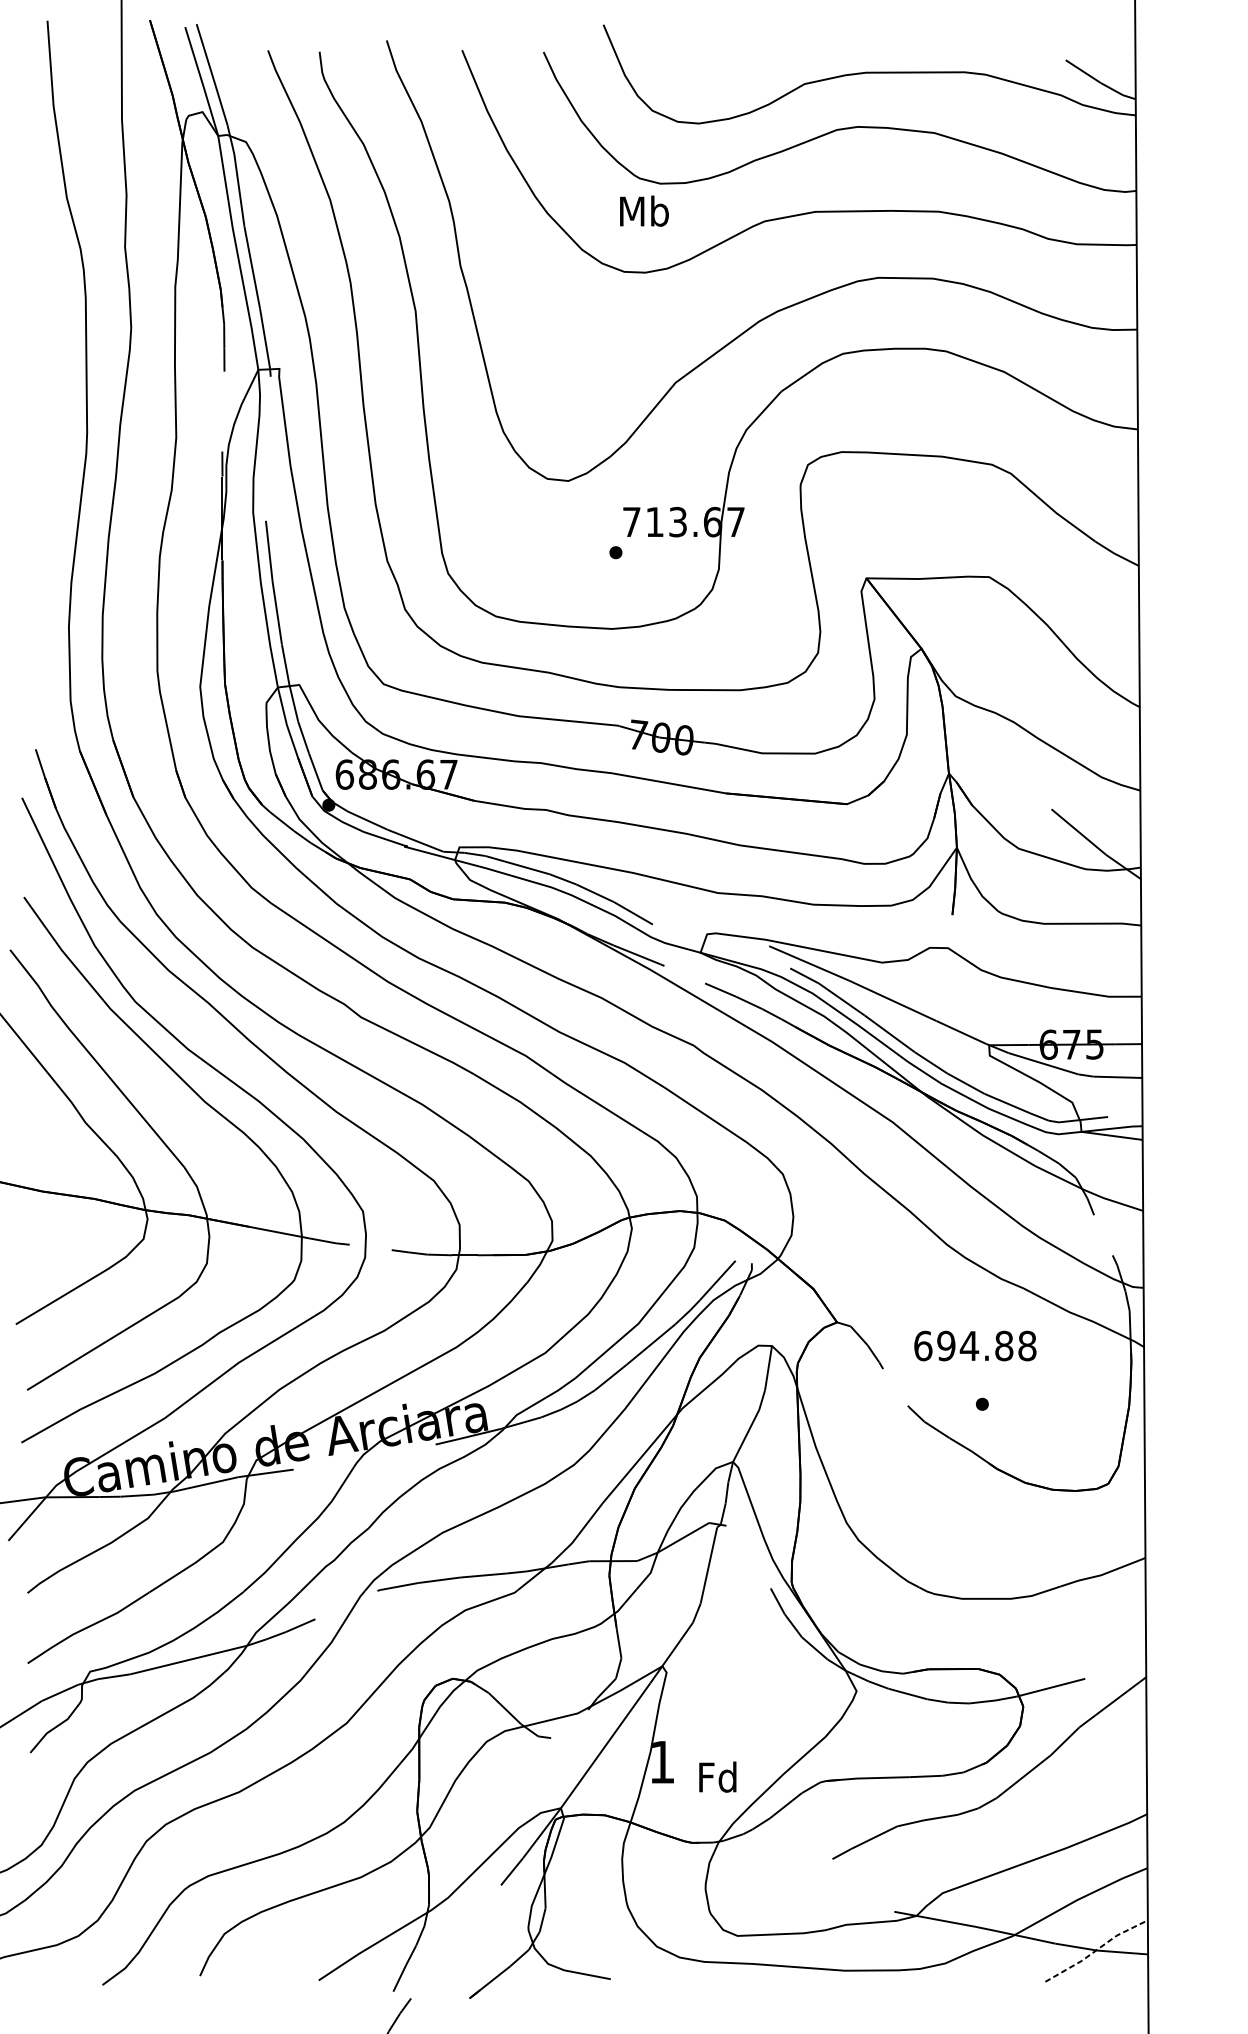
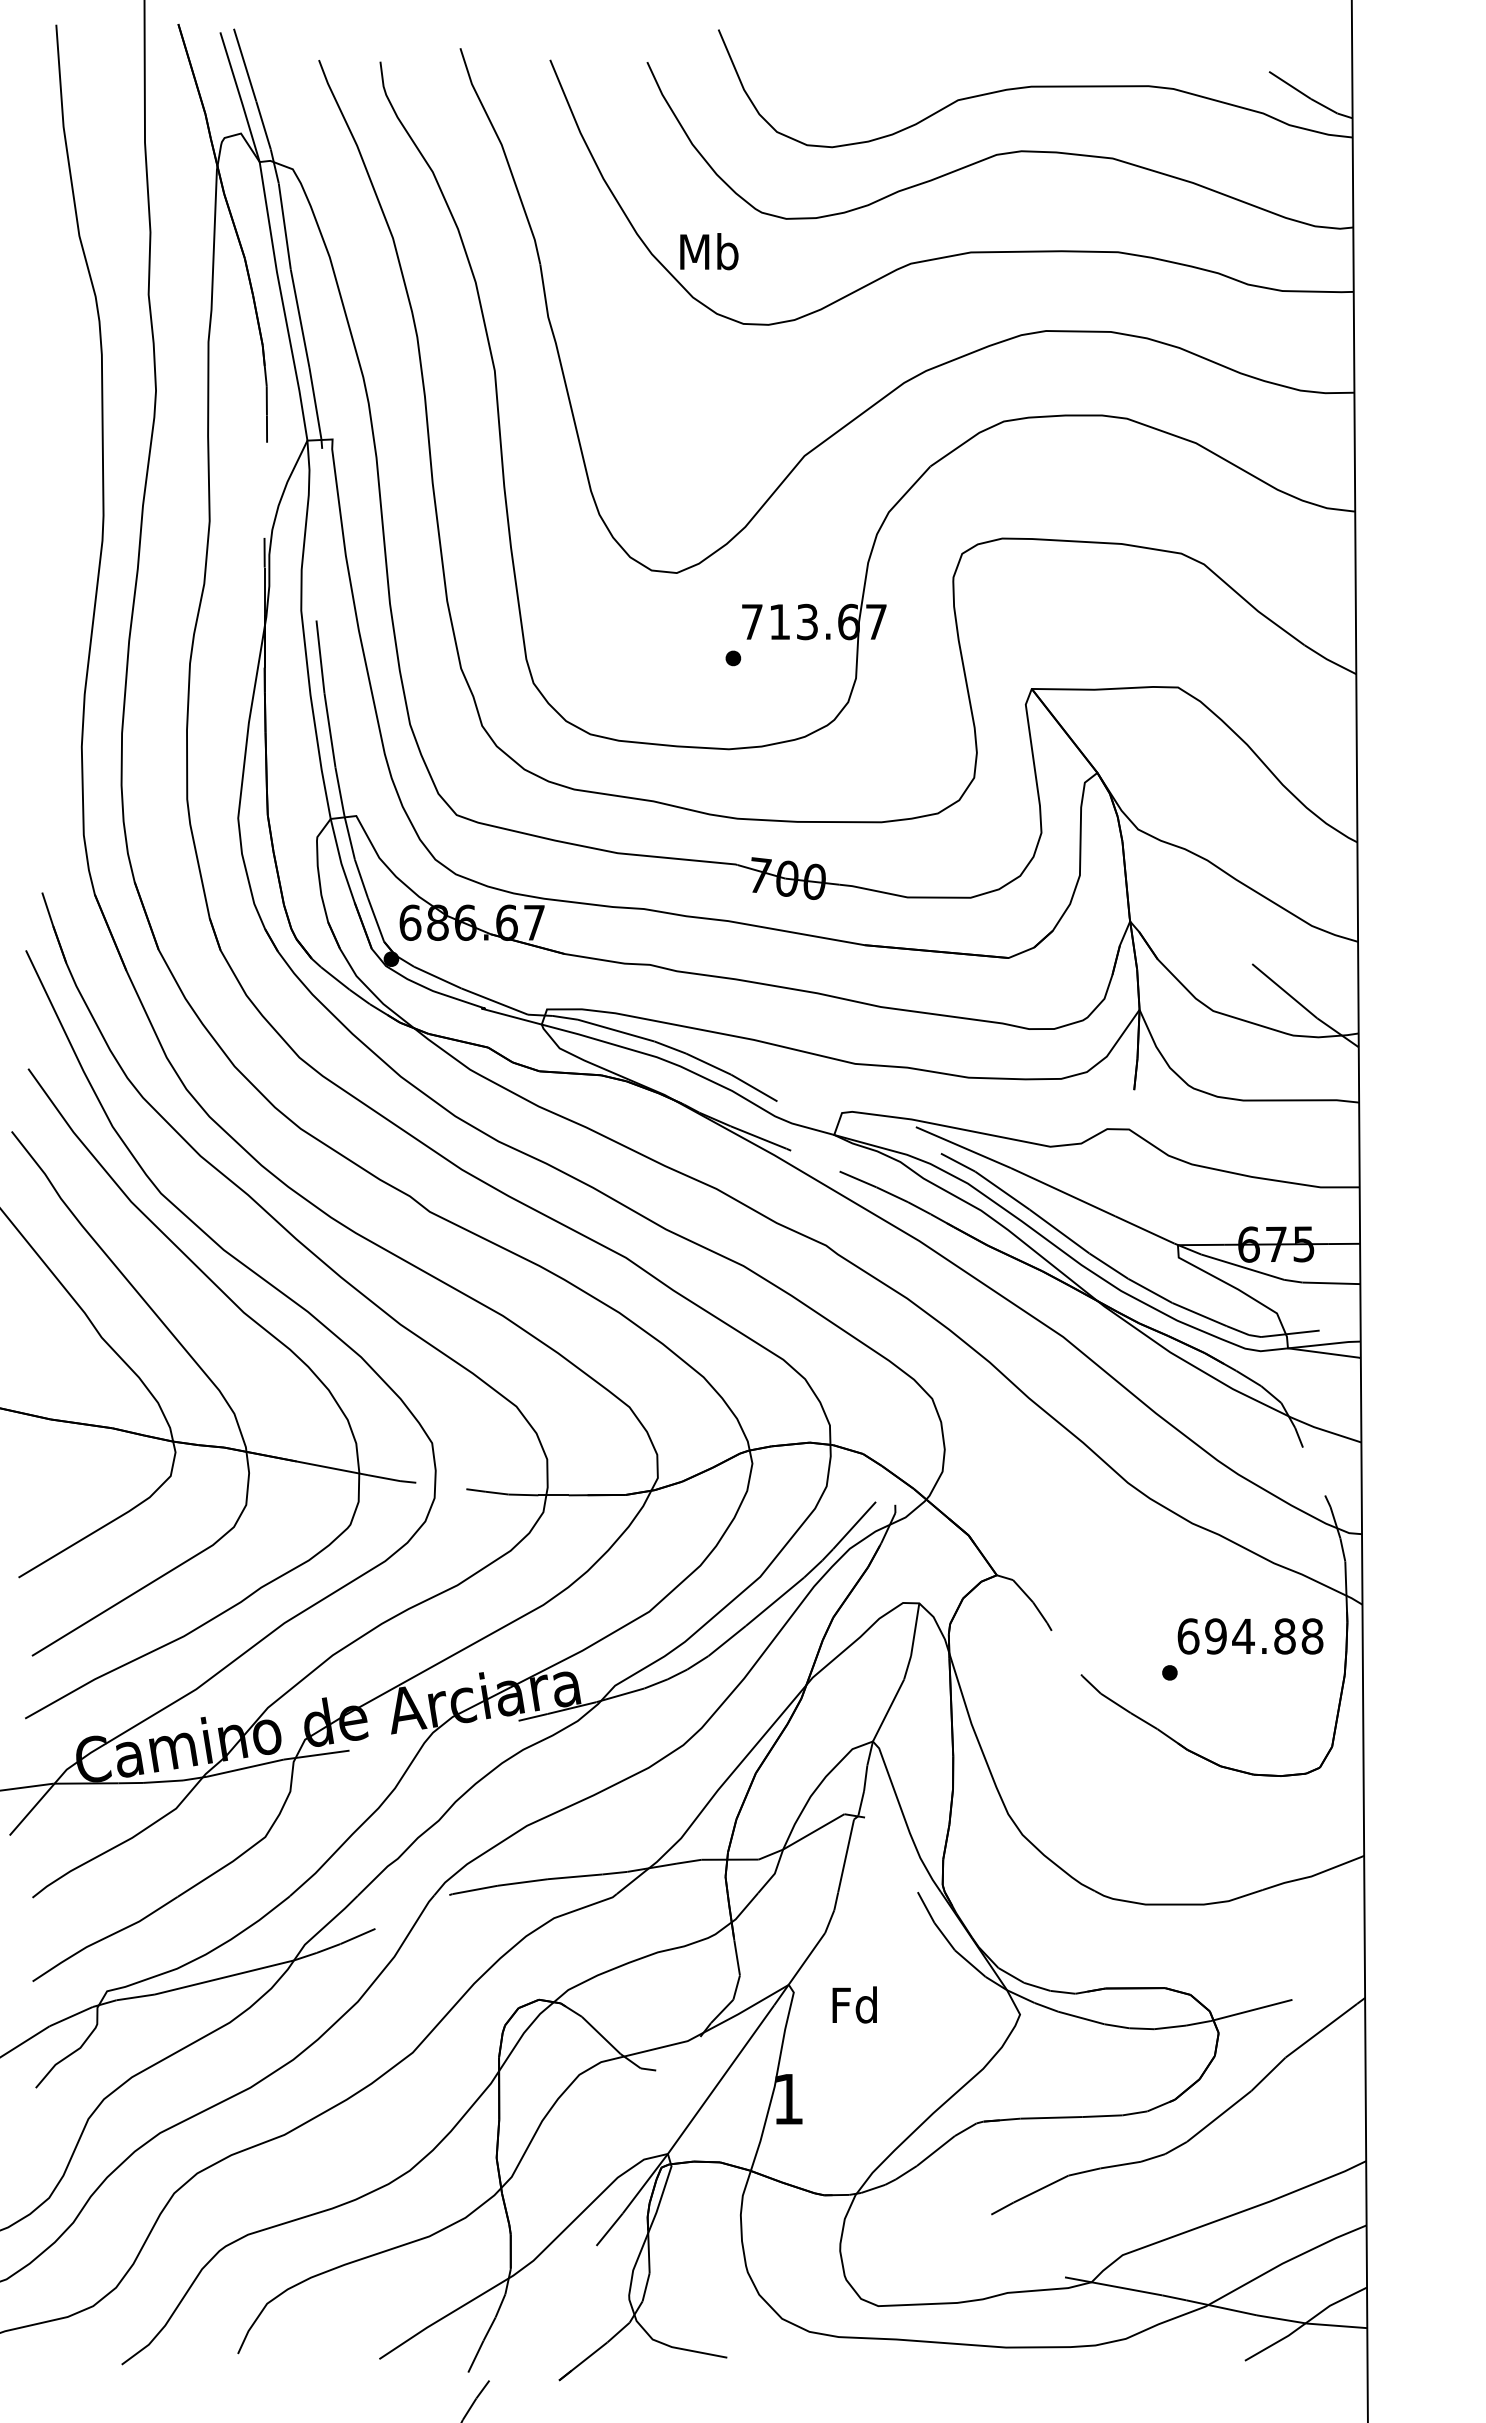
text: (644, 211) -> (709, 251), moved
text: (975, 1346) -> (1250, 1636), moved
text: (717, 1776) -> (854, 2004), moved
line: (1097, 1950) -> (1306, 2323), dashed -> solid

